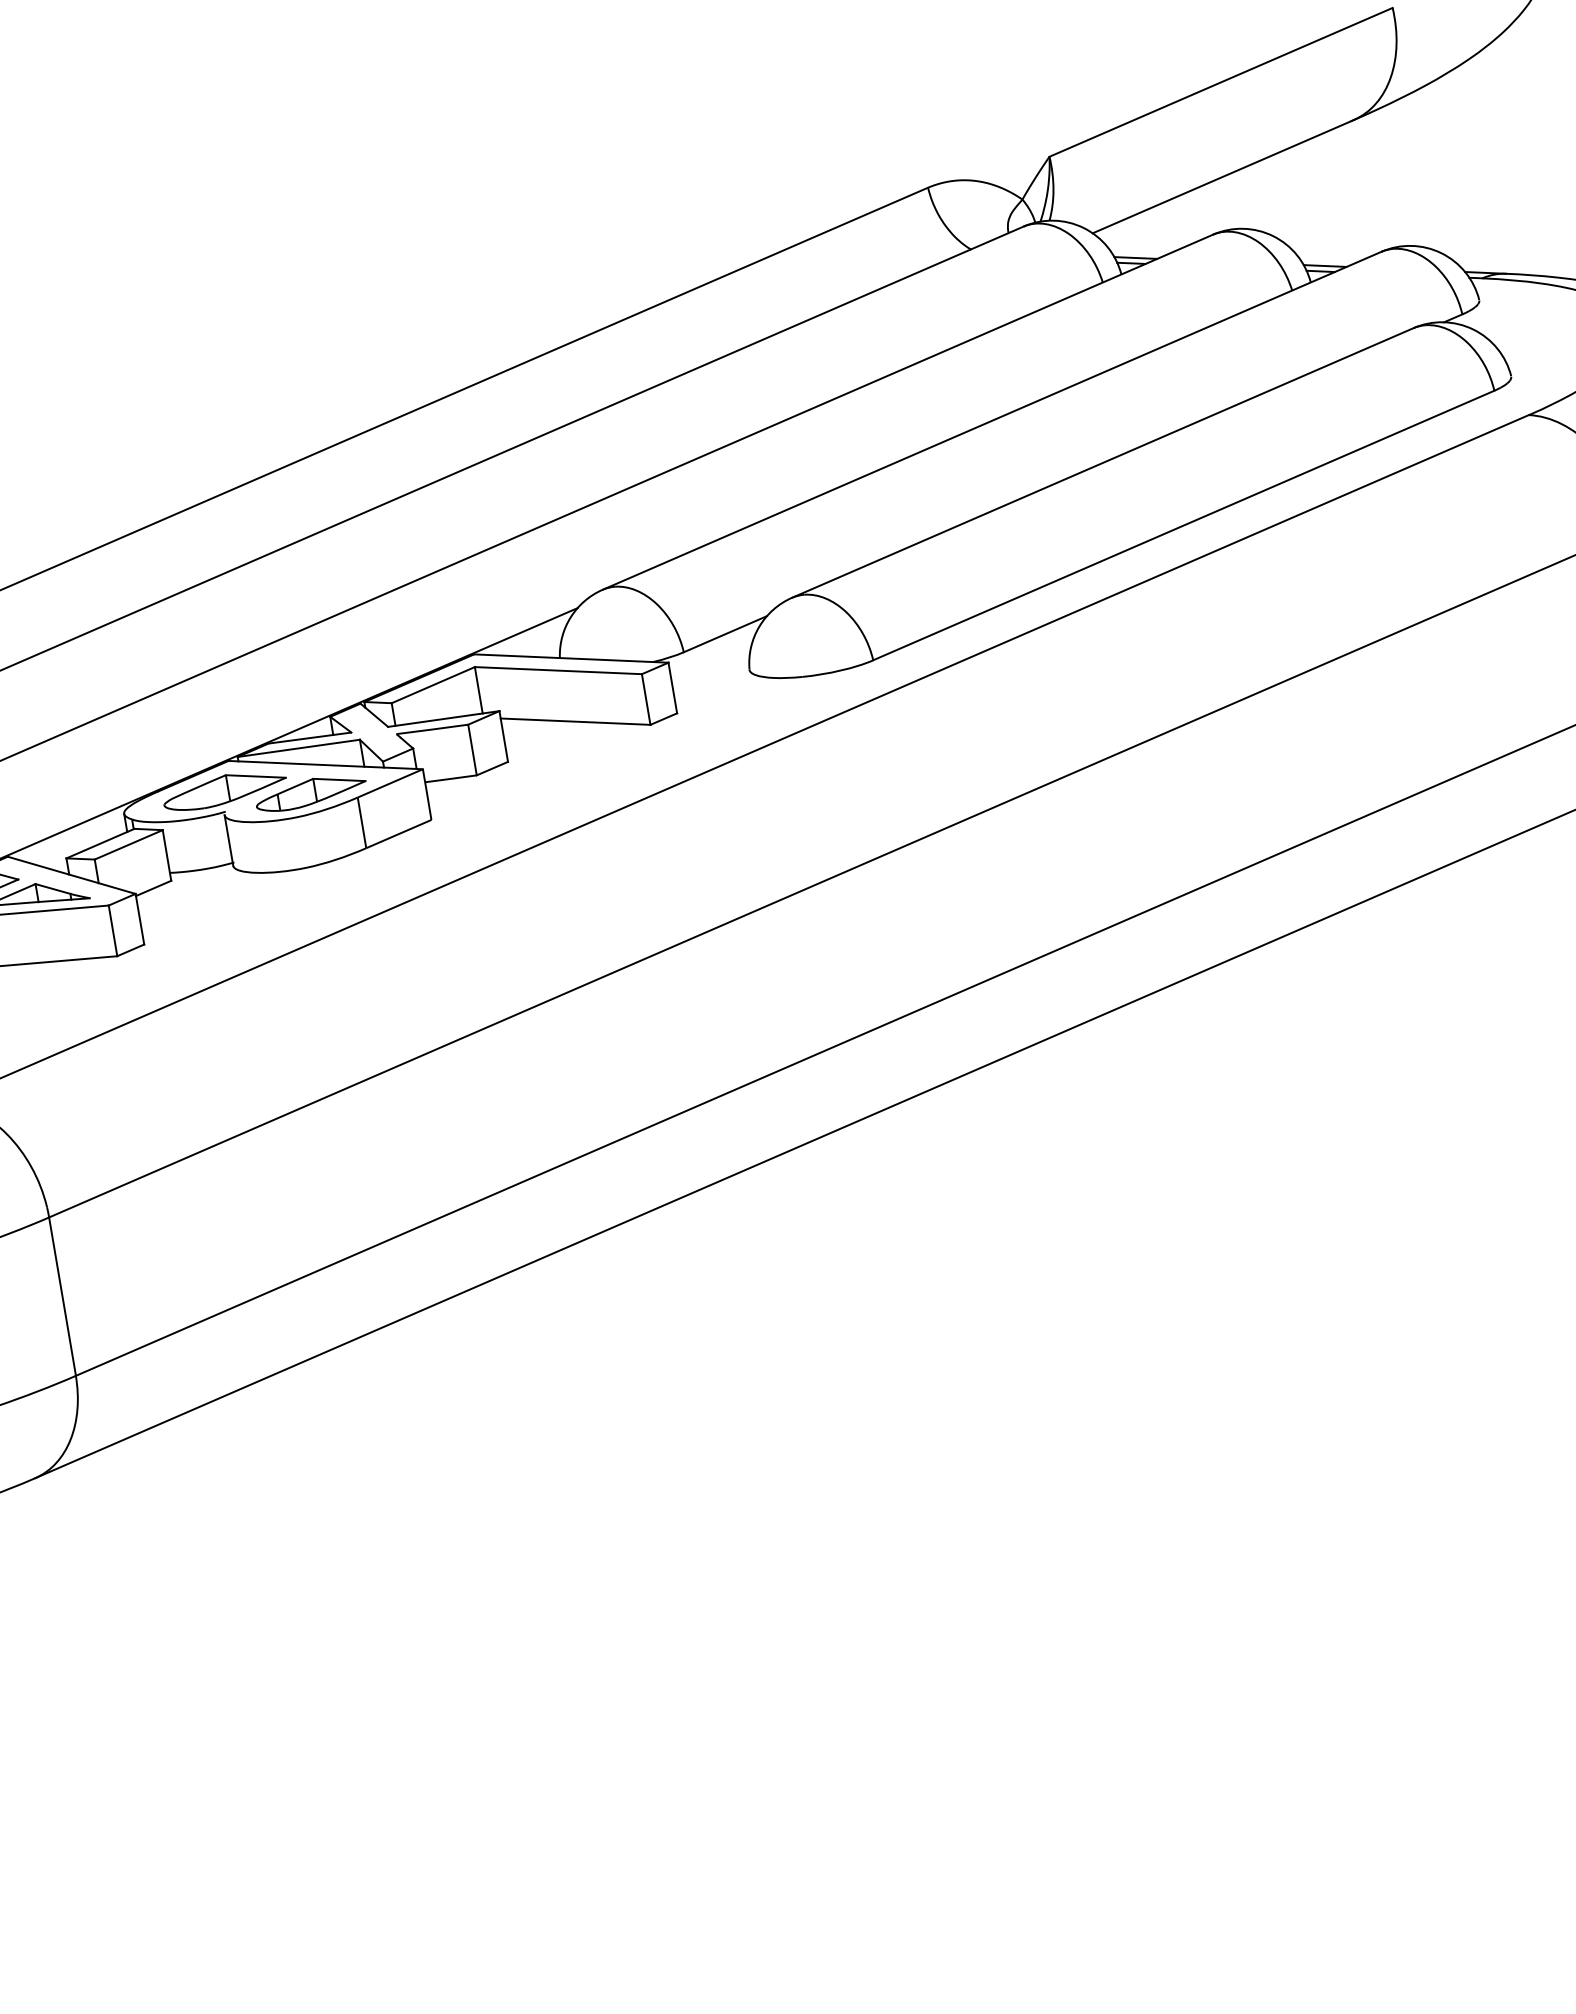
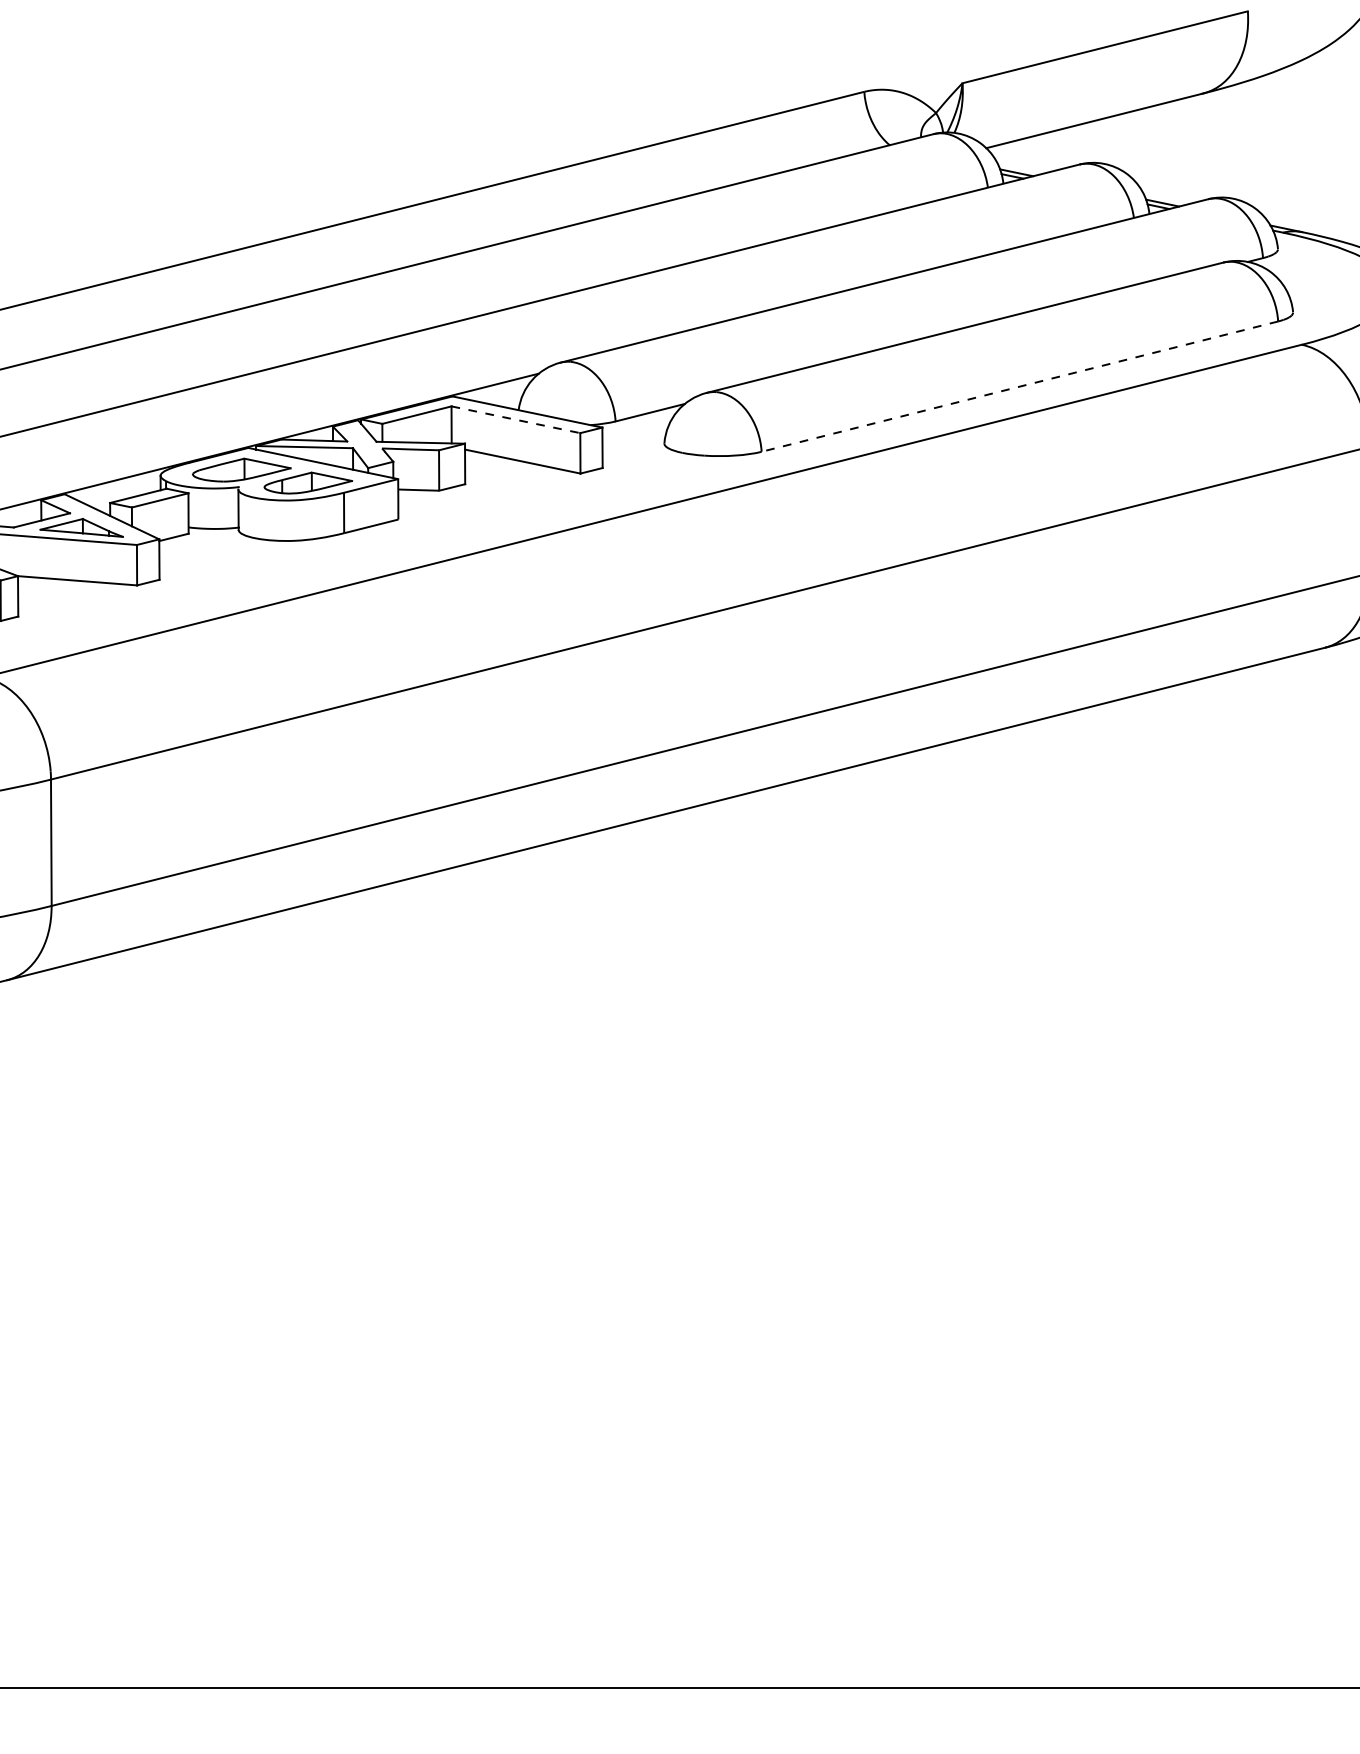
line: (1183, 525) -> (1019, 386), solid -> dashed
line: (557, 670) -> (515, 419), solid -> dashed

